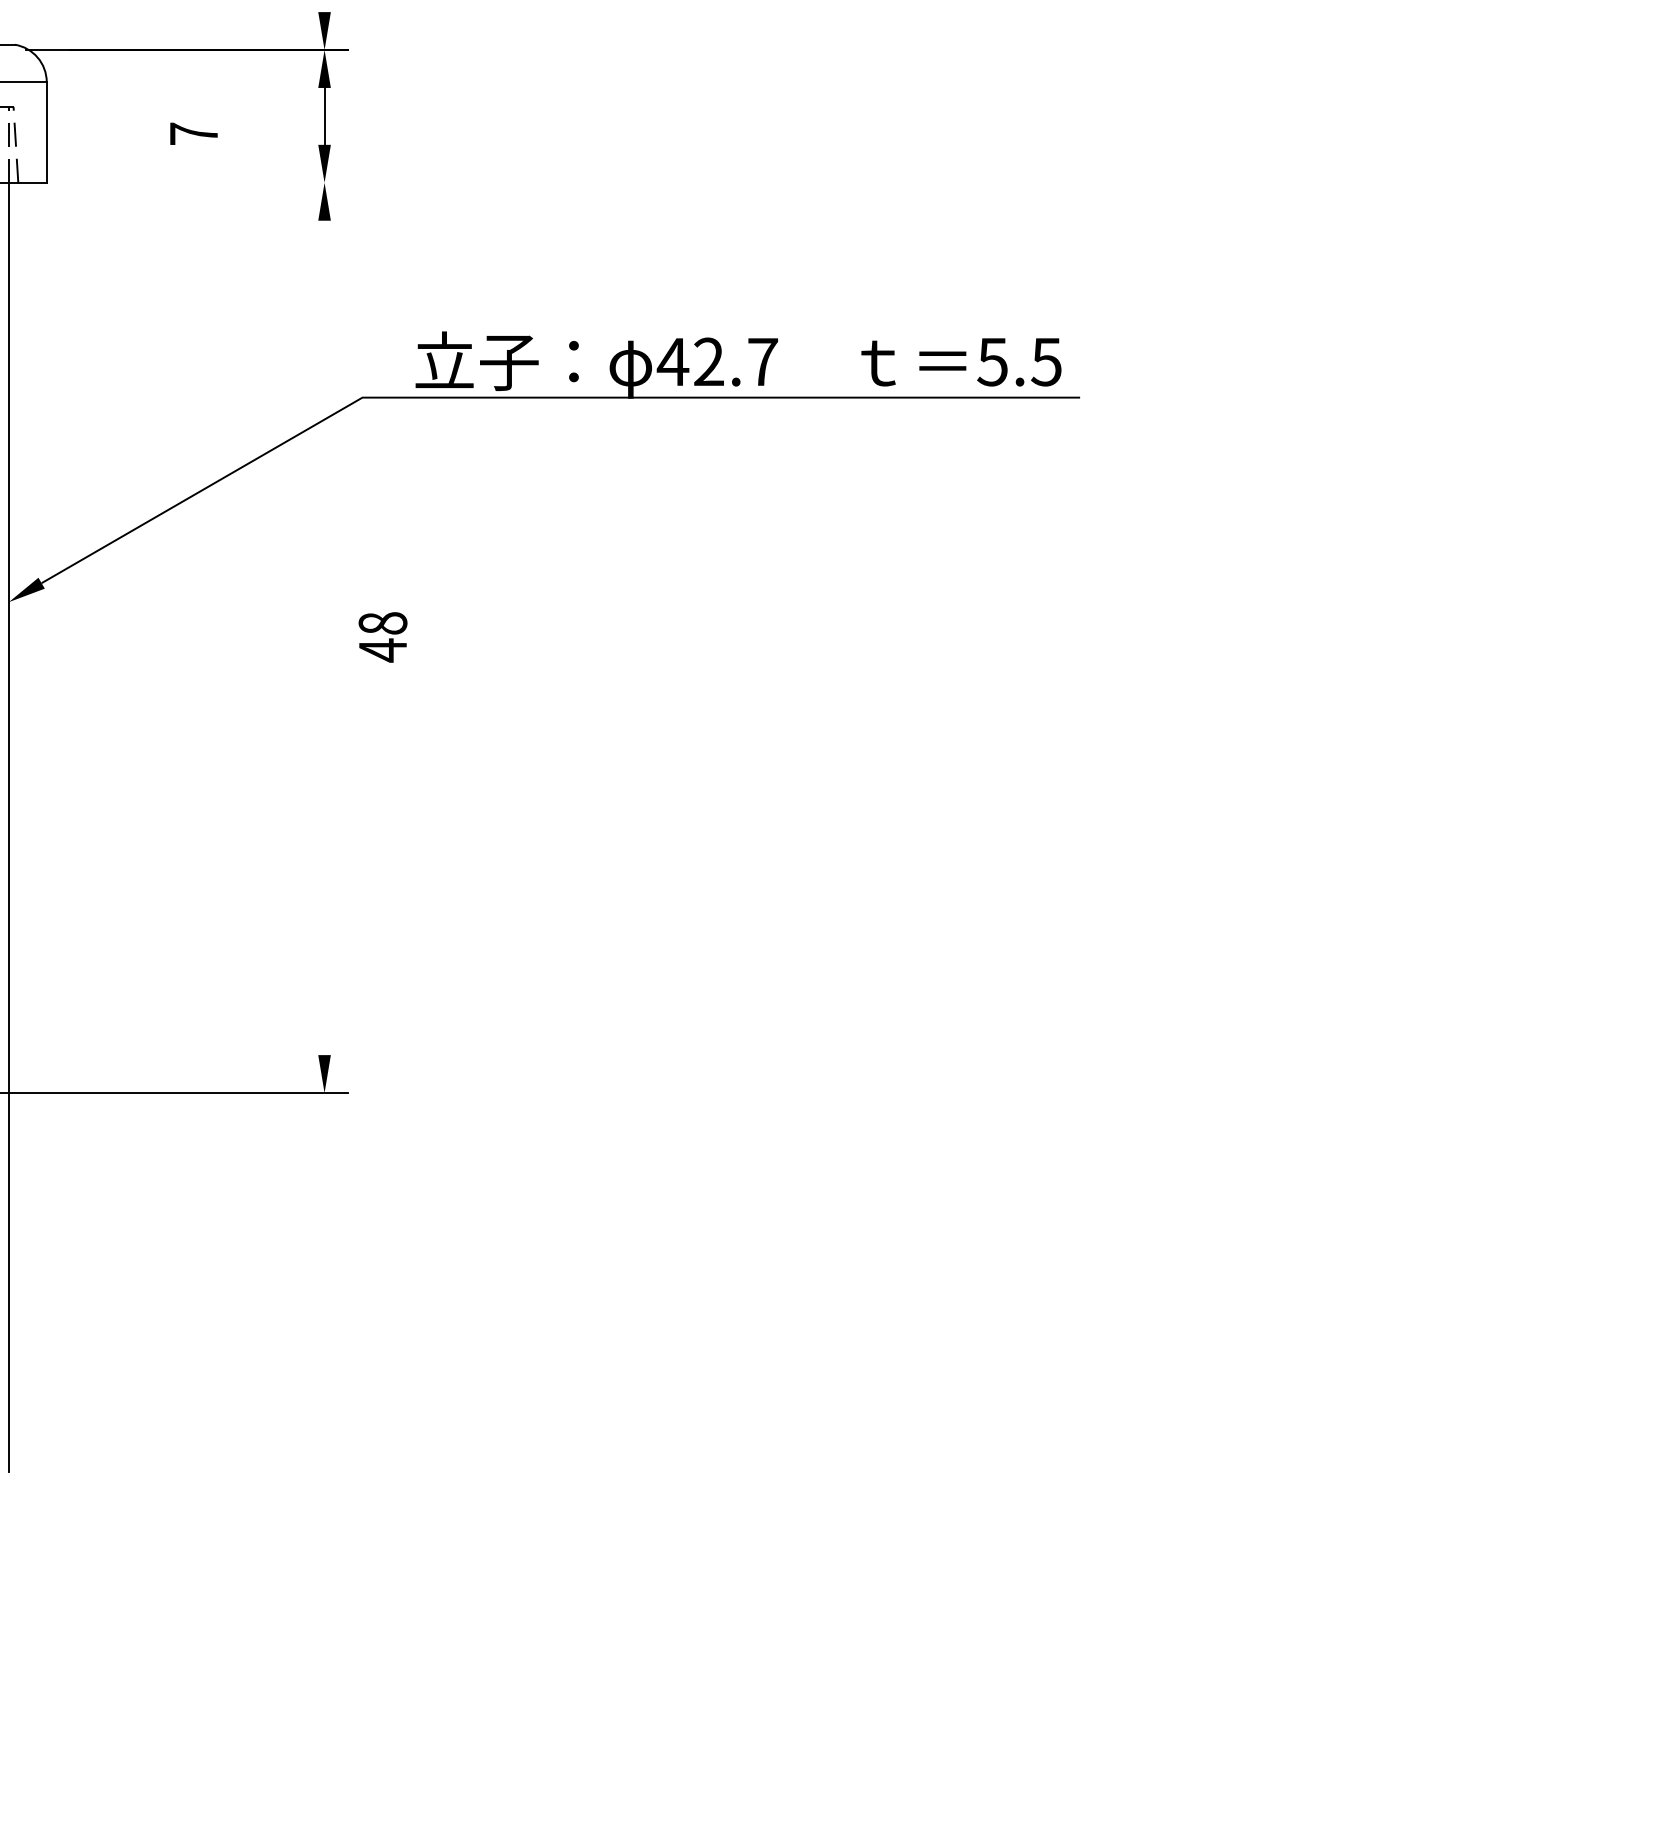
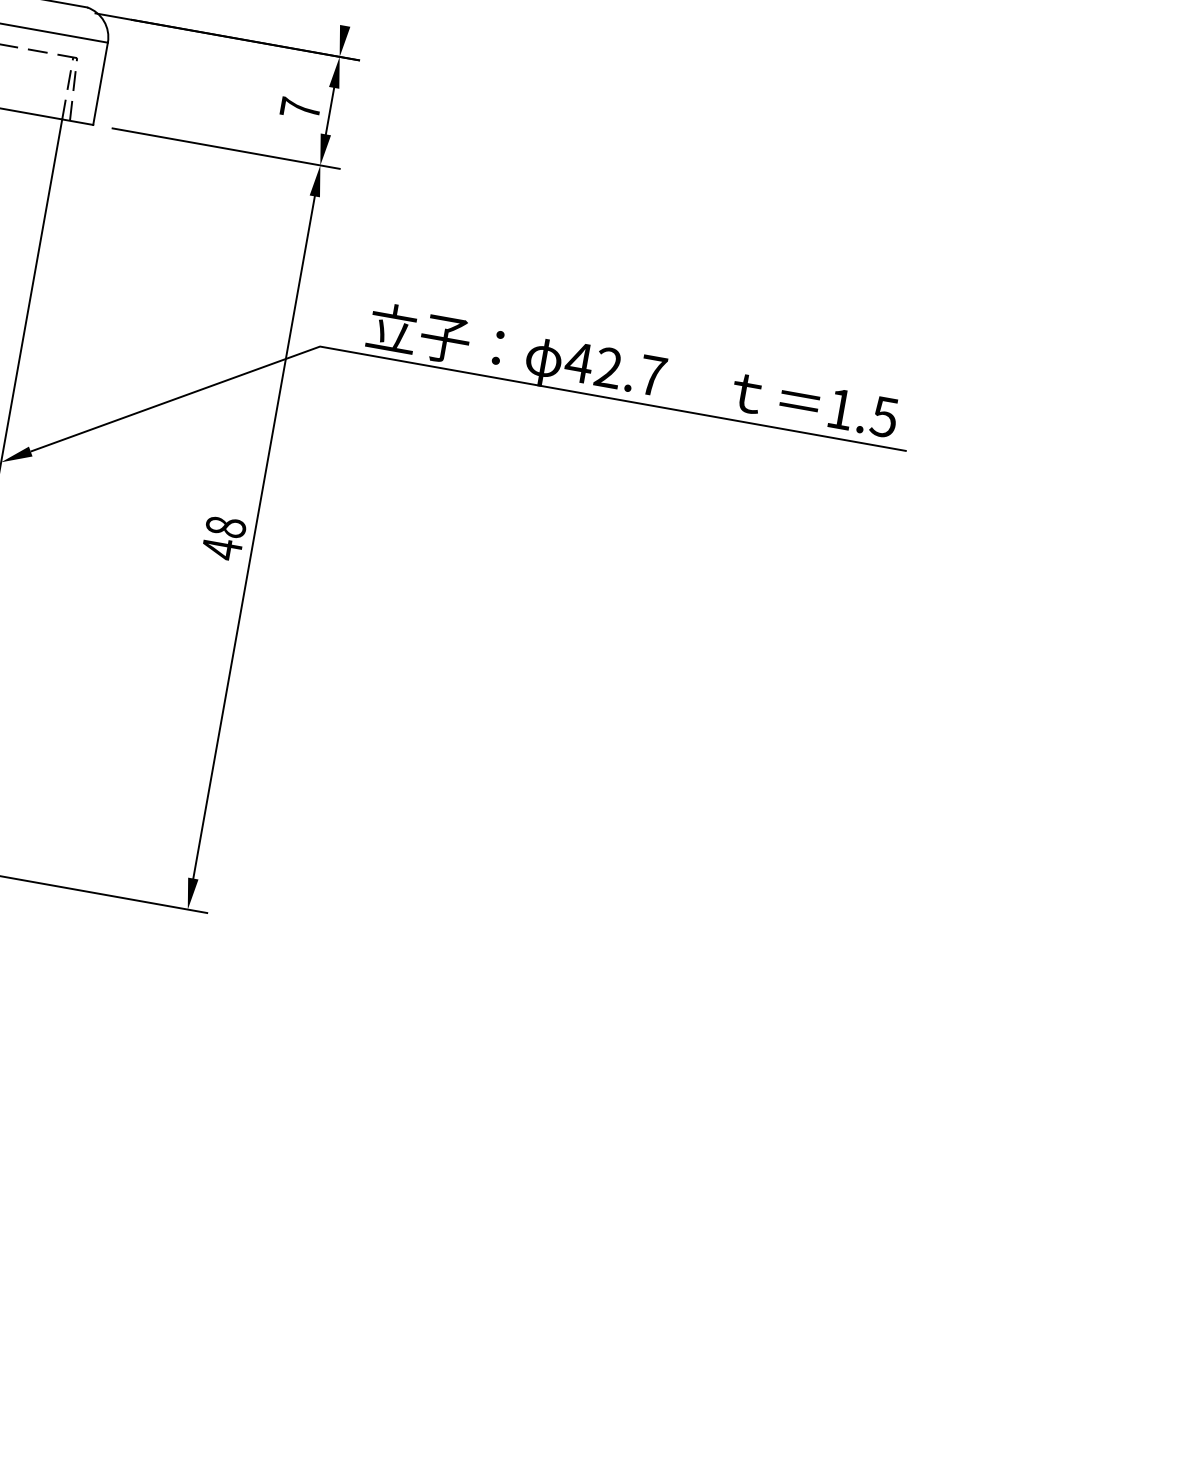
text: (193, 133) -> (300, 108), moved
line: (209, 182) -> (226, 148), added
text: (992, 362) -> (840, 409), 5.5 -> 1.5
line: (324, 637) -> (254, 537), added
text: (382, 637) -> (223, 538), moved

